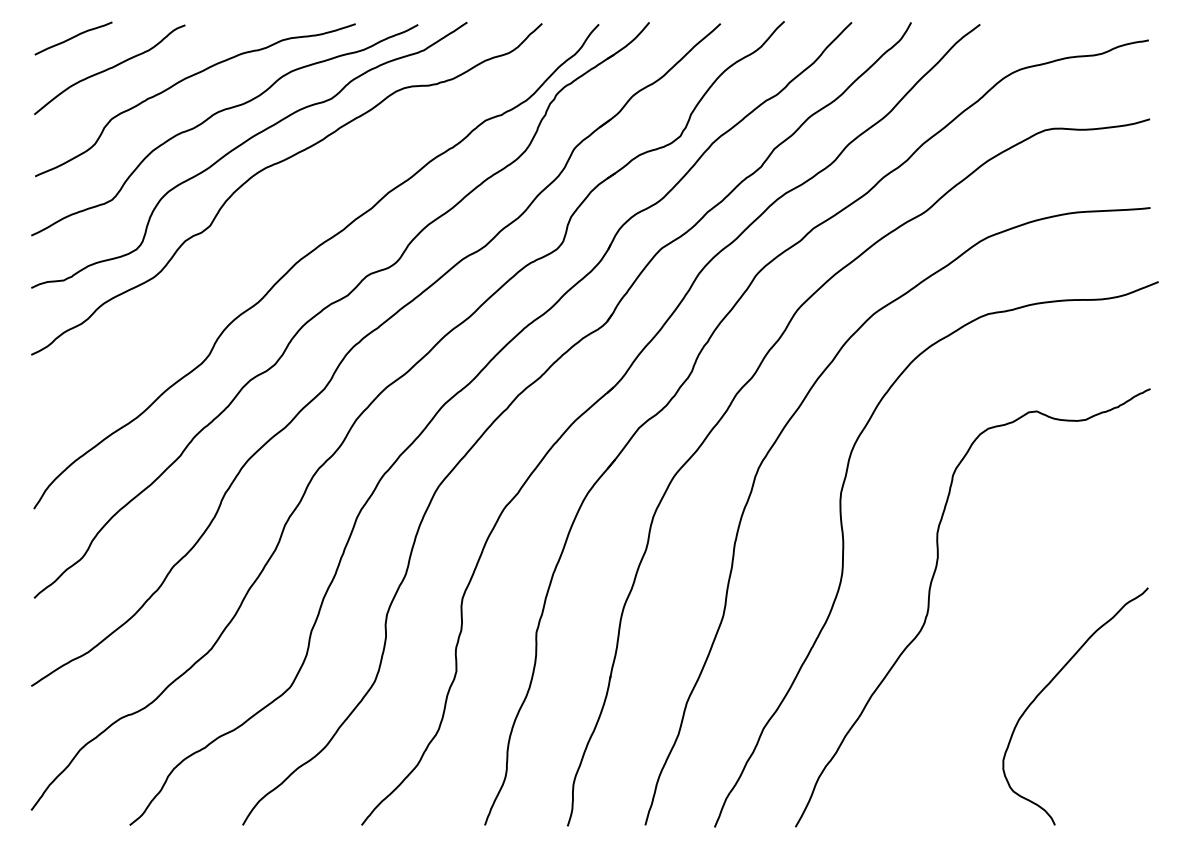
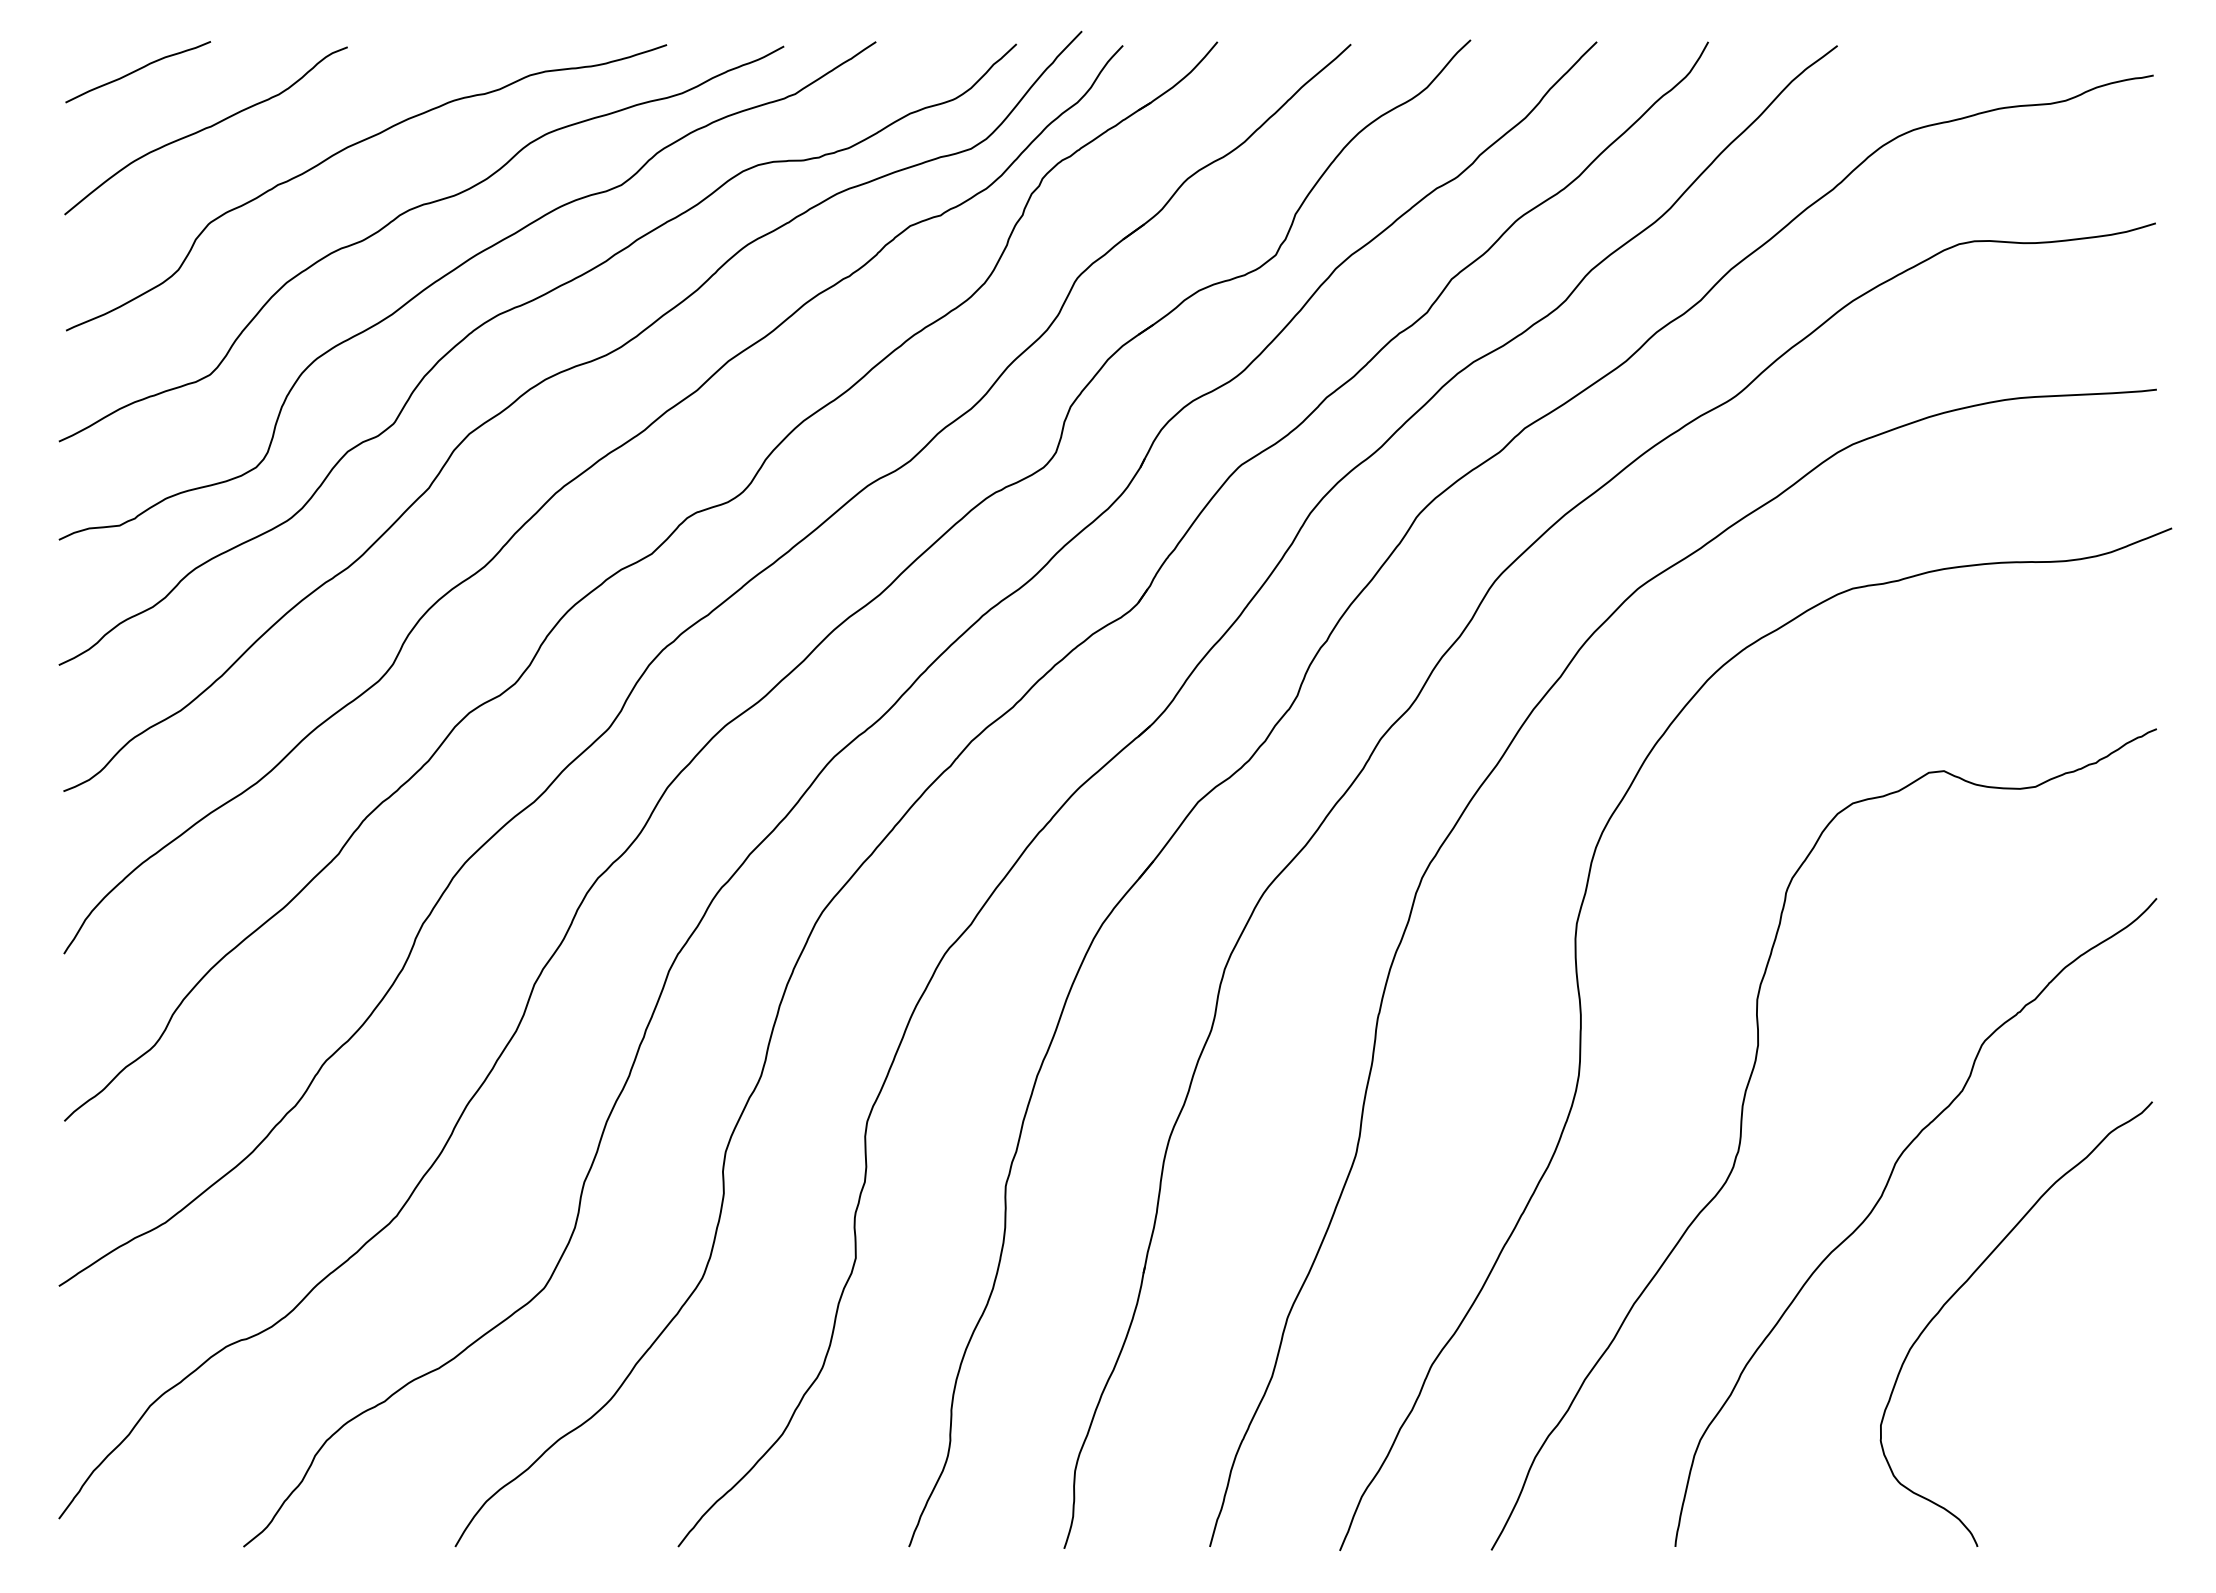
curve: (295, 201) -> (554, 377), added
curve: (1003, 640) -> (1881, 1200), added

